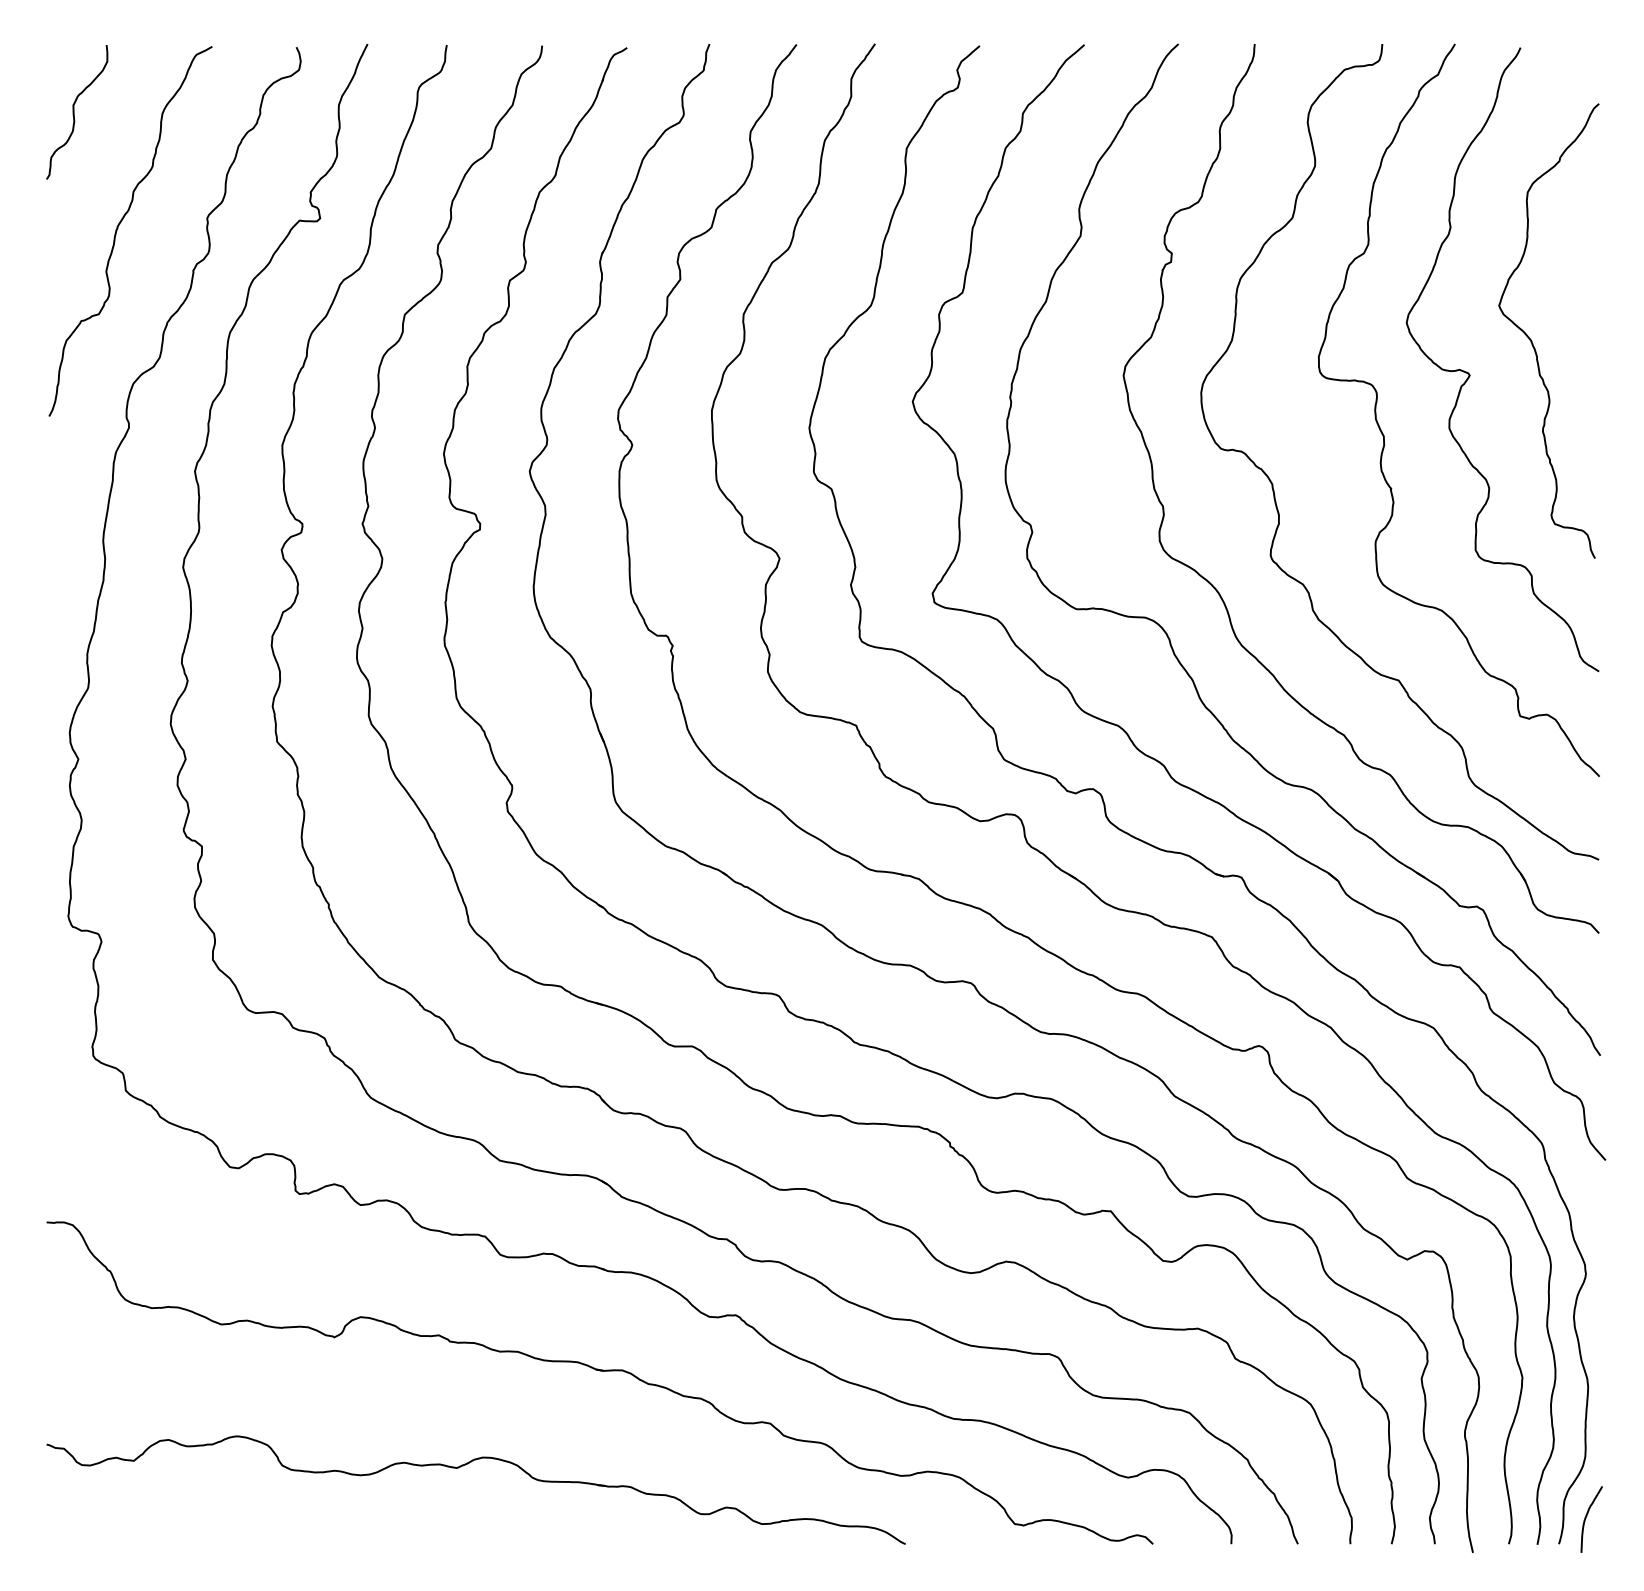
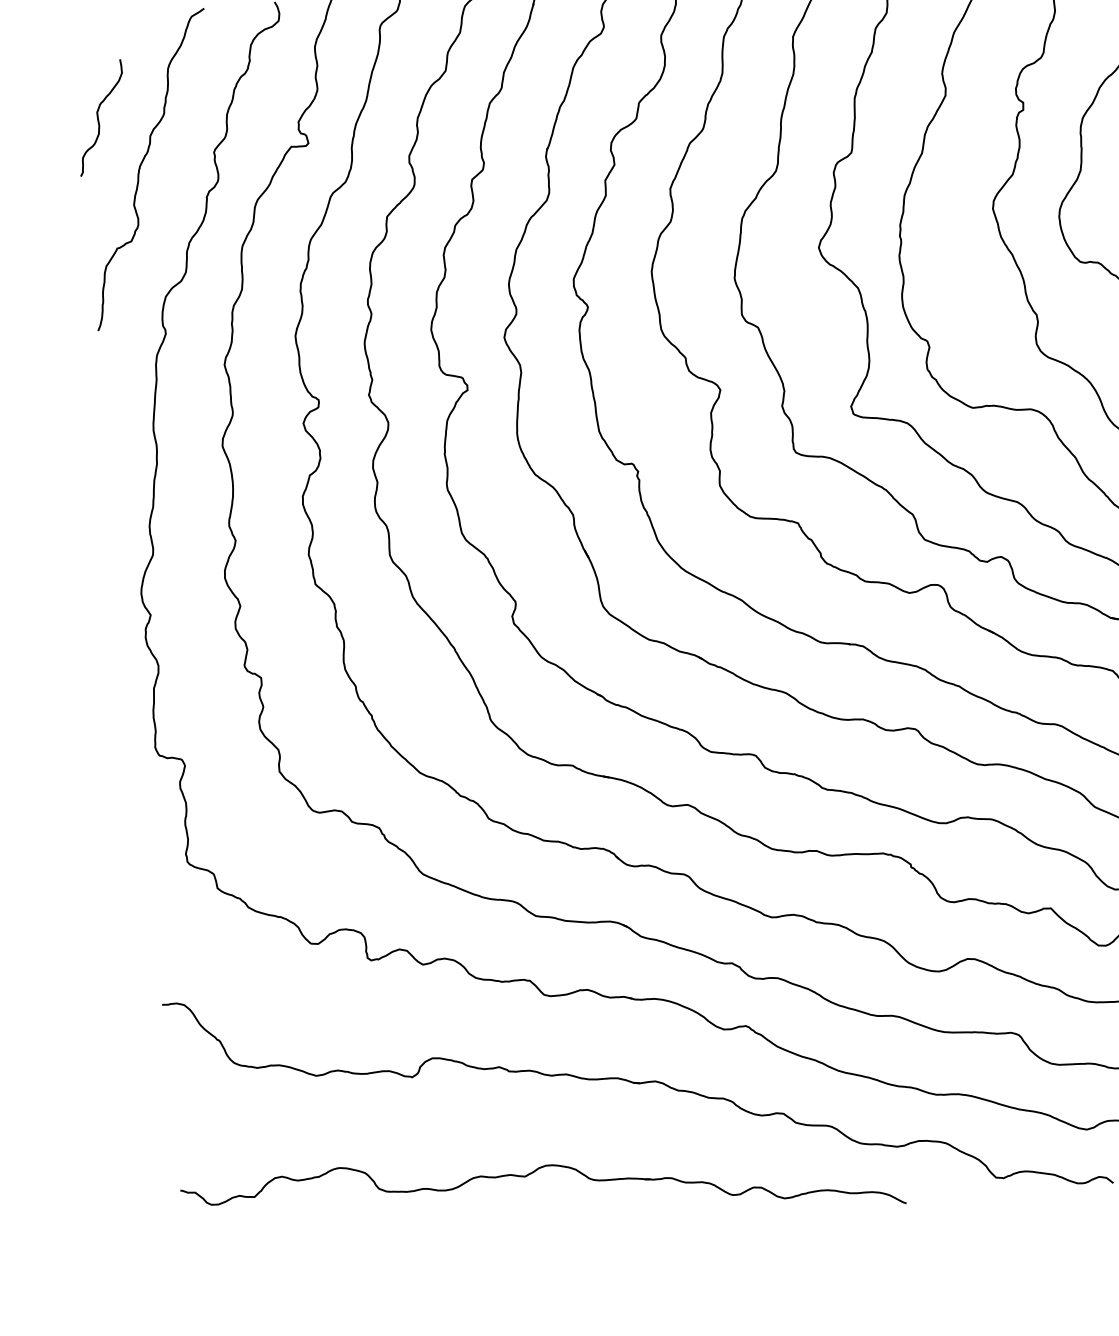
curve: (74, 112) -> (98, 118), moved

